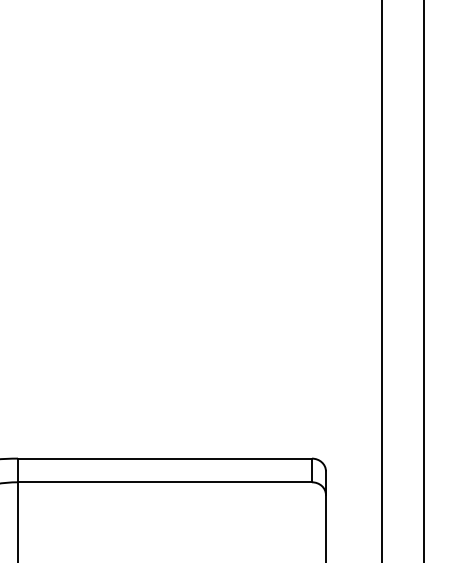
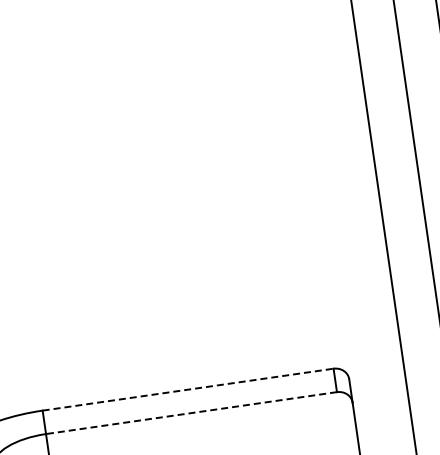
line: (165, 458) -> (188, 389), solid -> dashed
line: (165, 482) -> (192, 413), solid -> dashed

